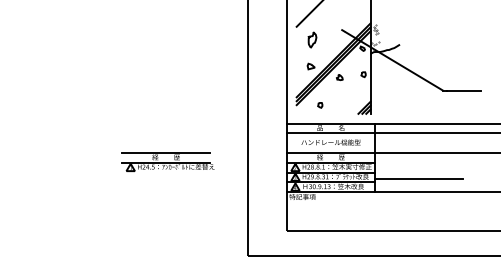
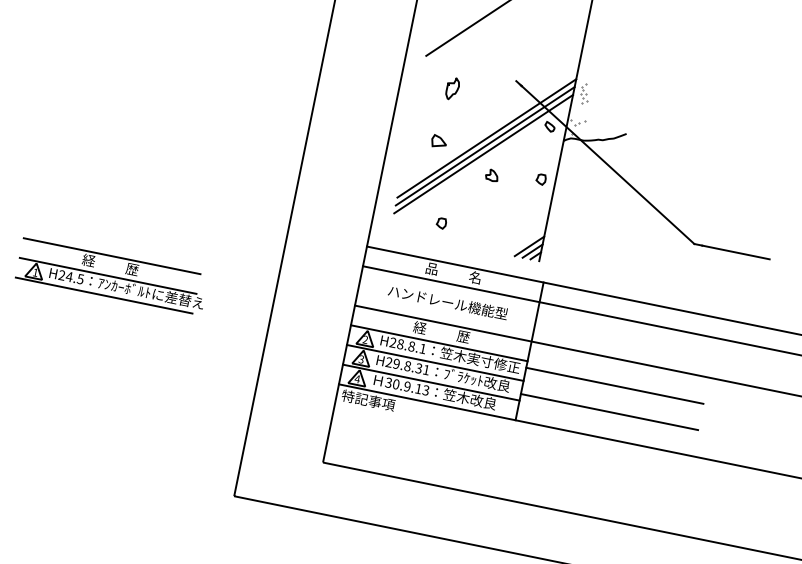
part: (312, 39) -> (452, 87), size x0.71
line: (418, 166) -> (614, 386), added
line: (166, 172) -> (105, 295), added

